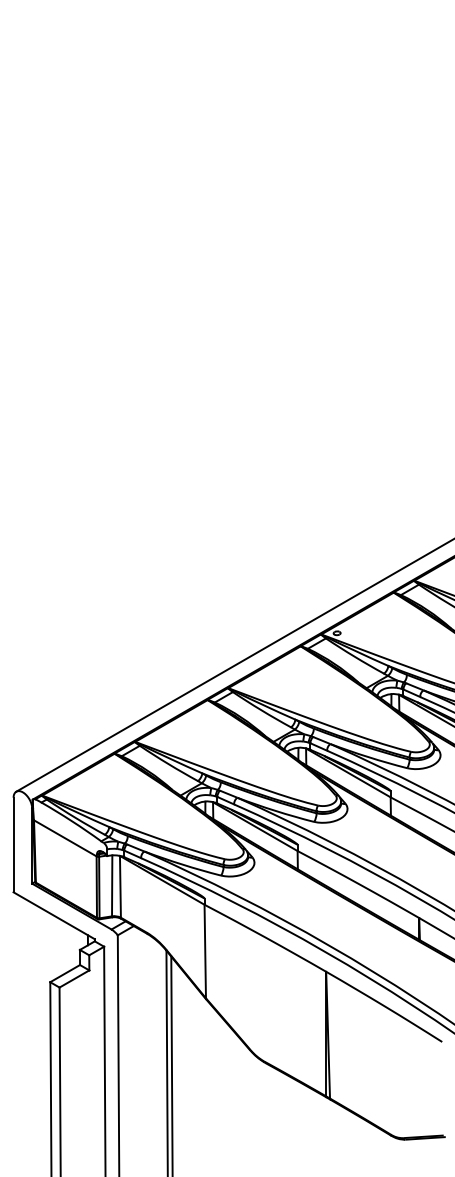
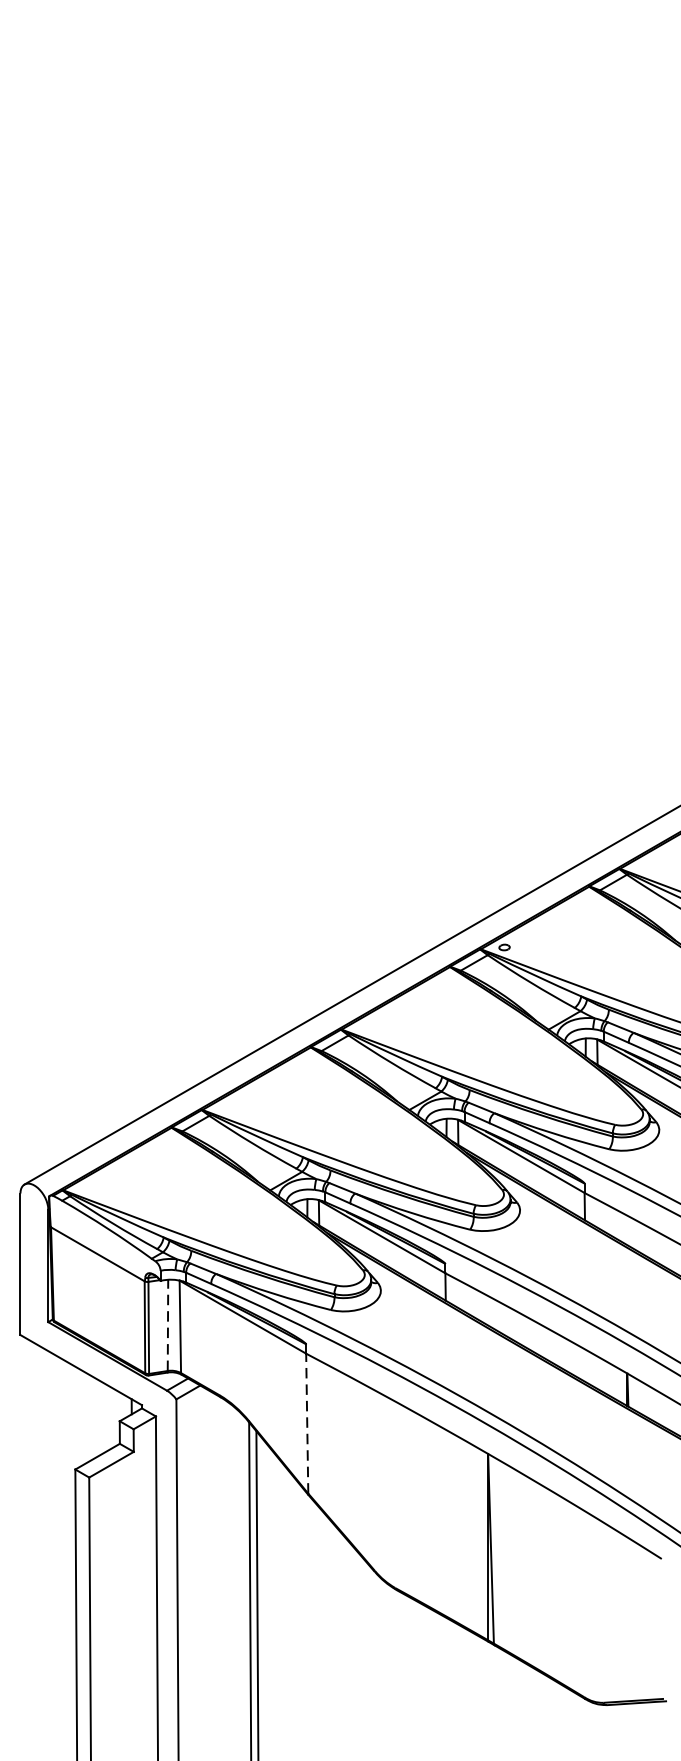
line: (112, 885) -> (168, 1324), solid -> dashed
line: (205, 951) -> (307, 1423), solid -> dashed

